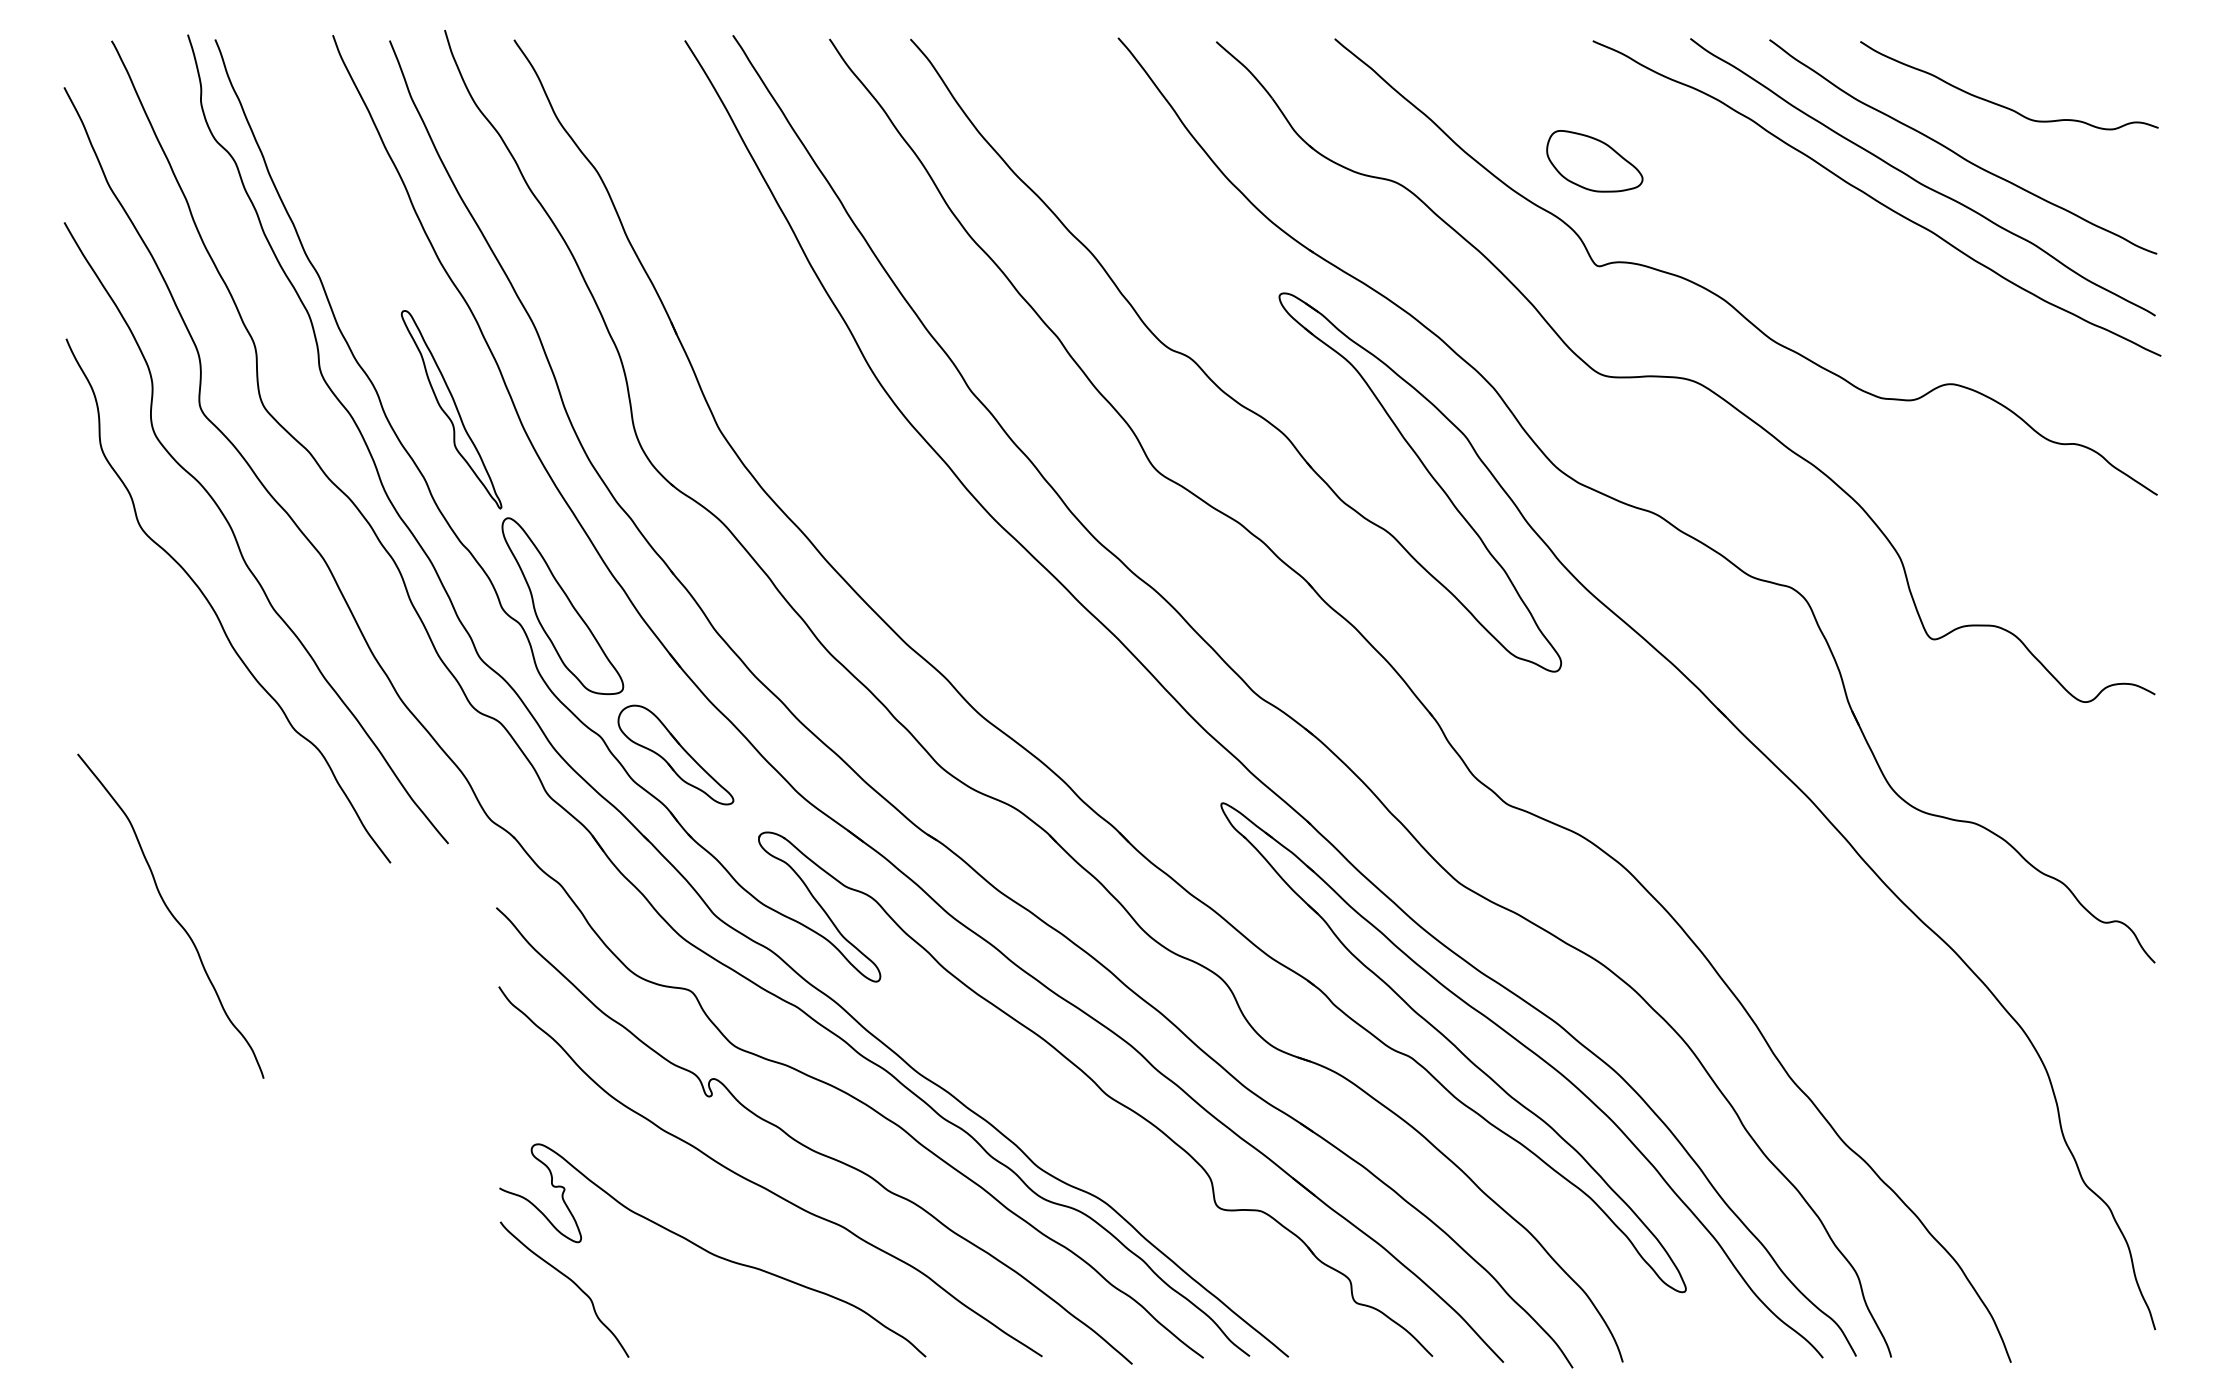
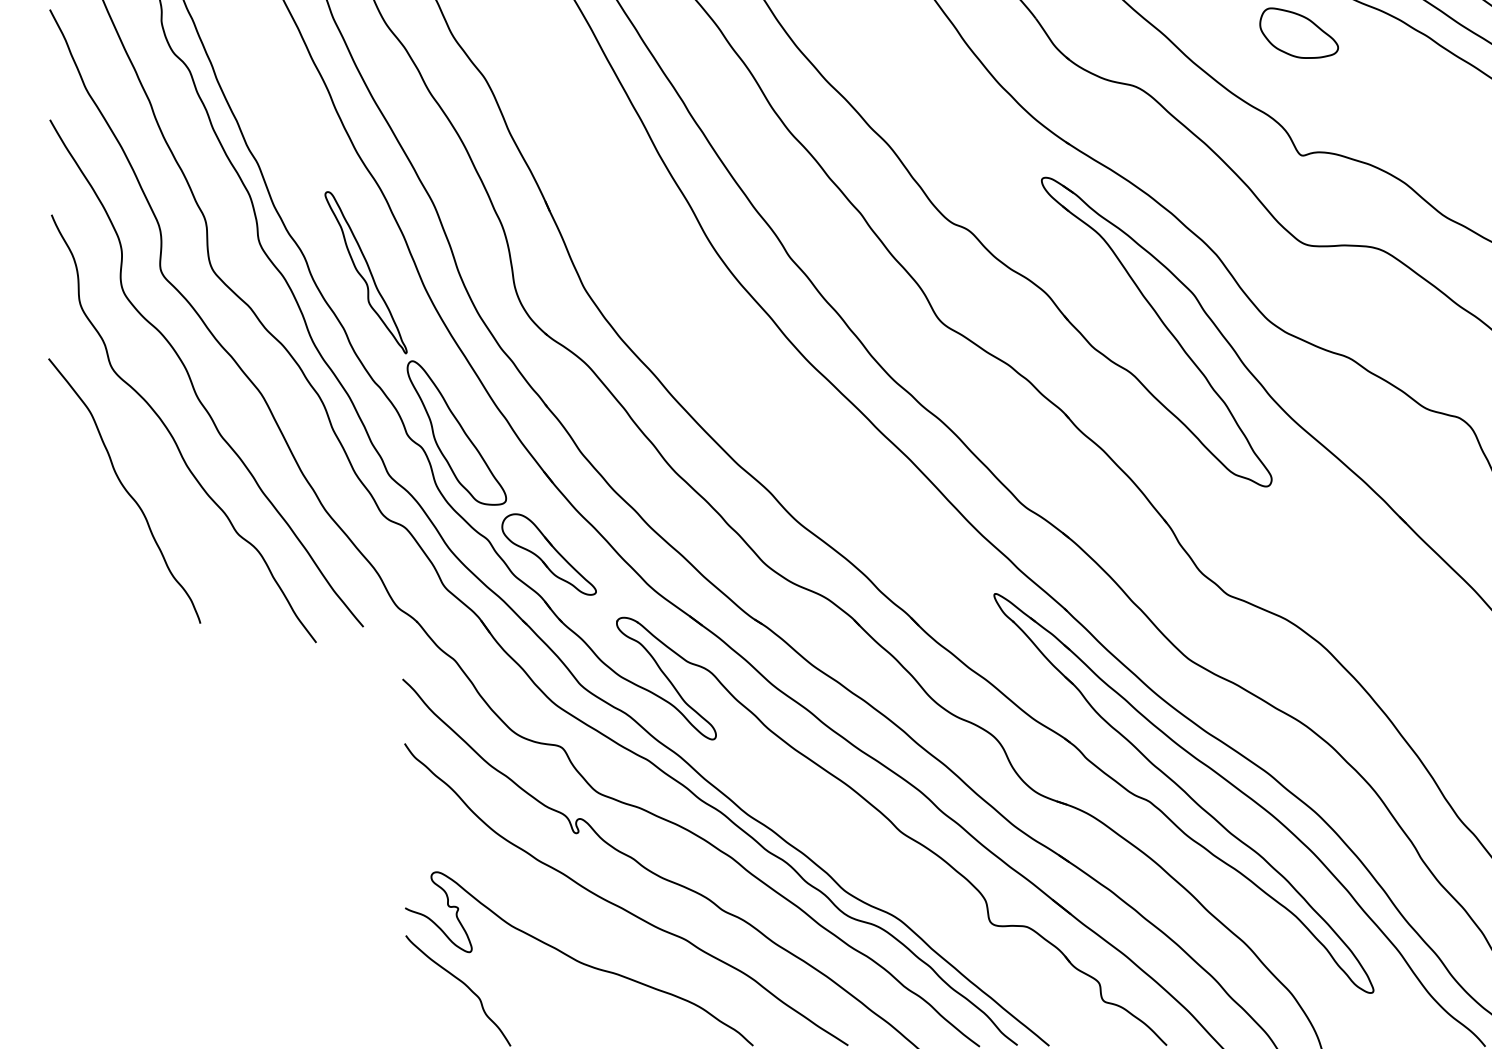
part: (1594, 161) -> (1298, 33), moved
curve: (170, 914) -> (124, 489), moved

